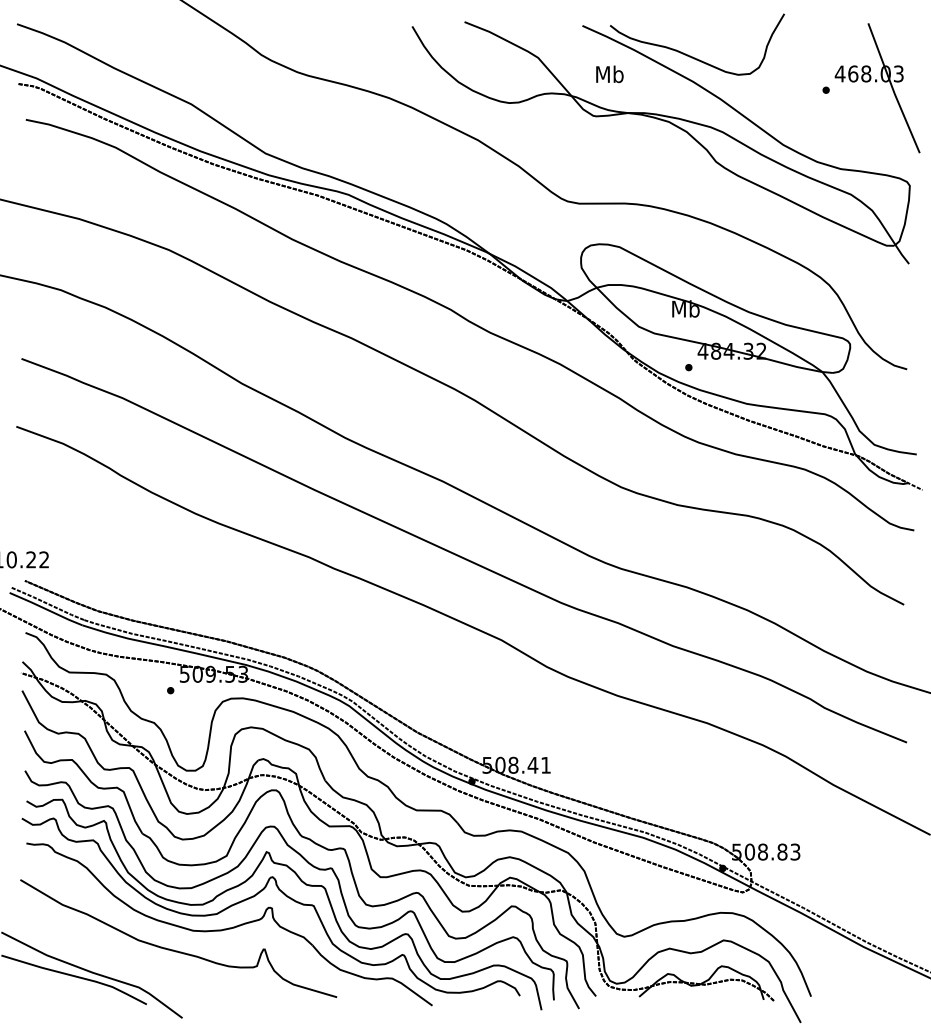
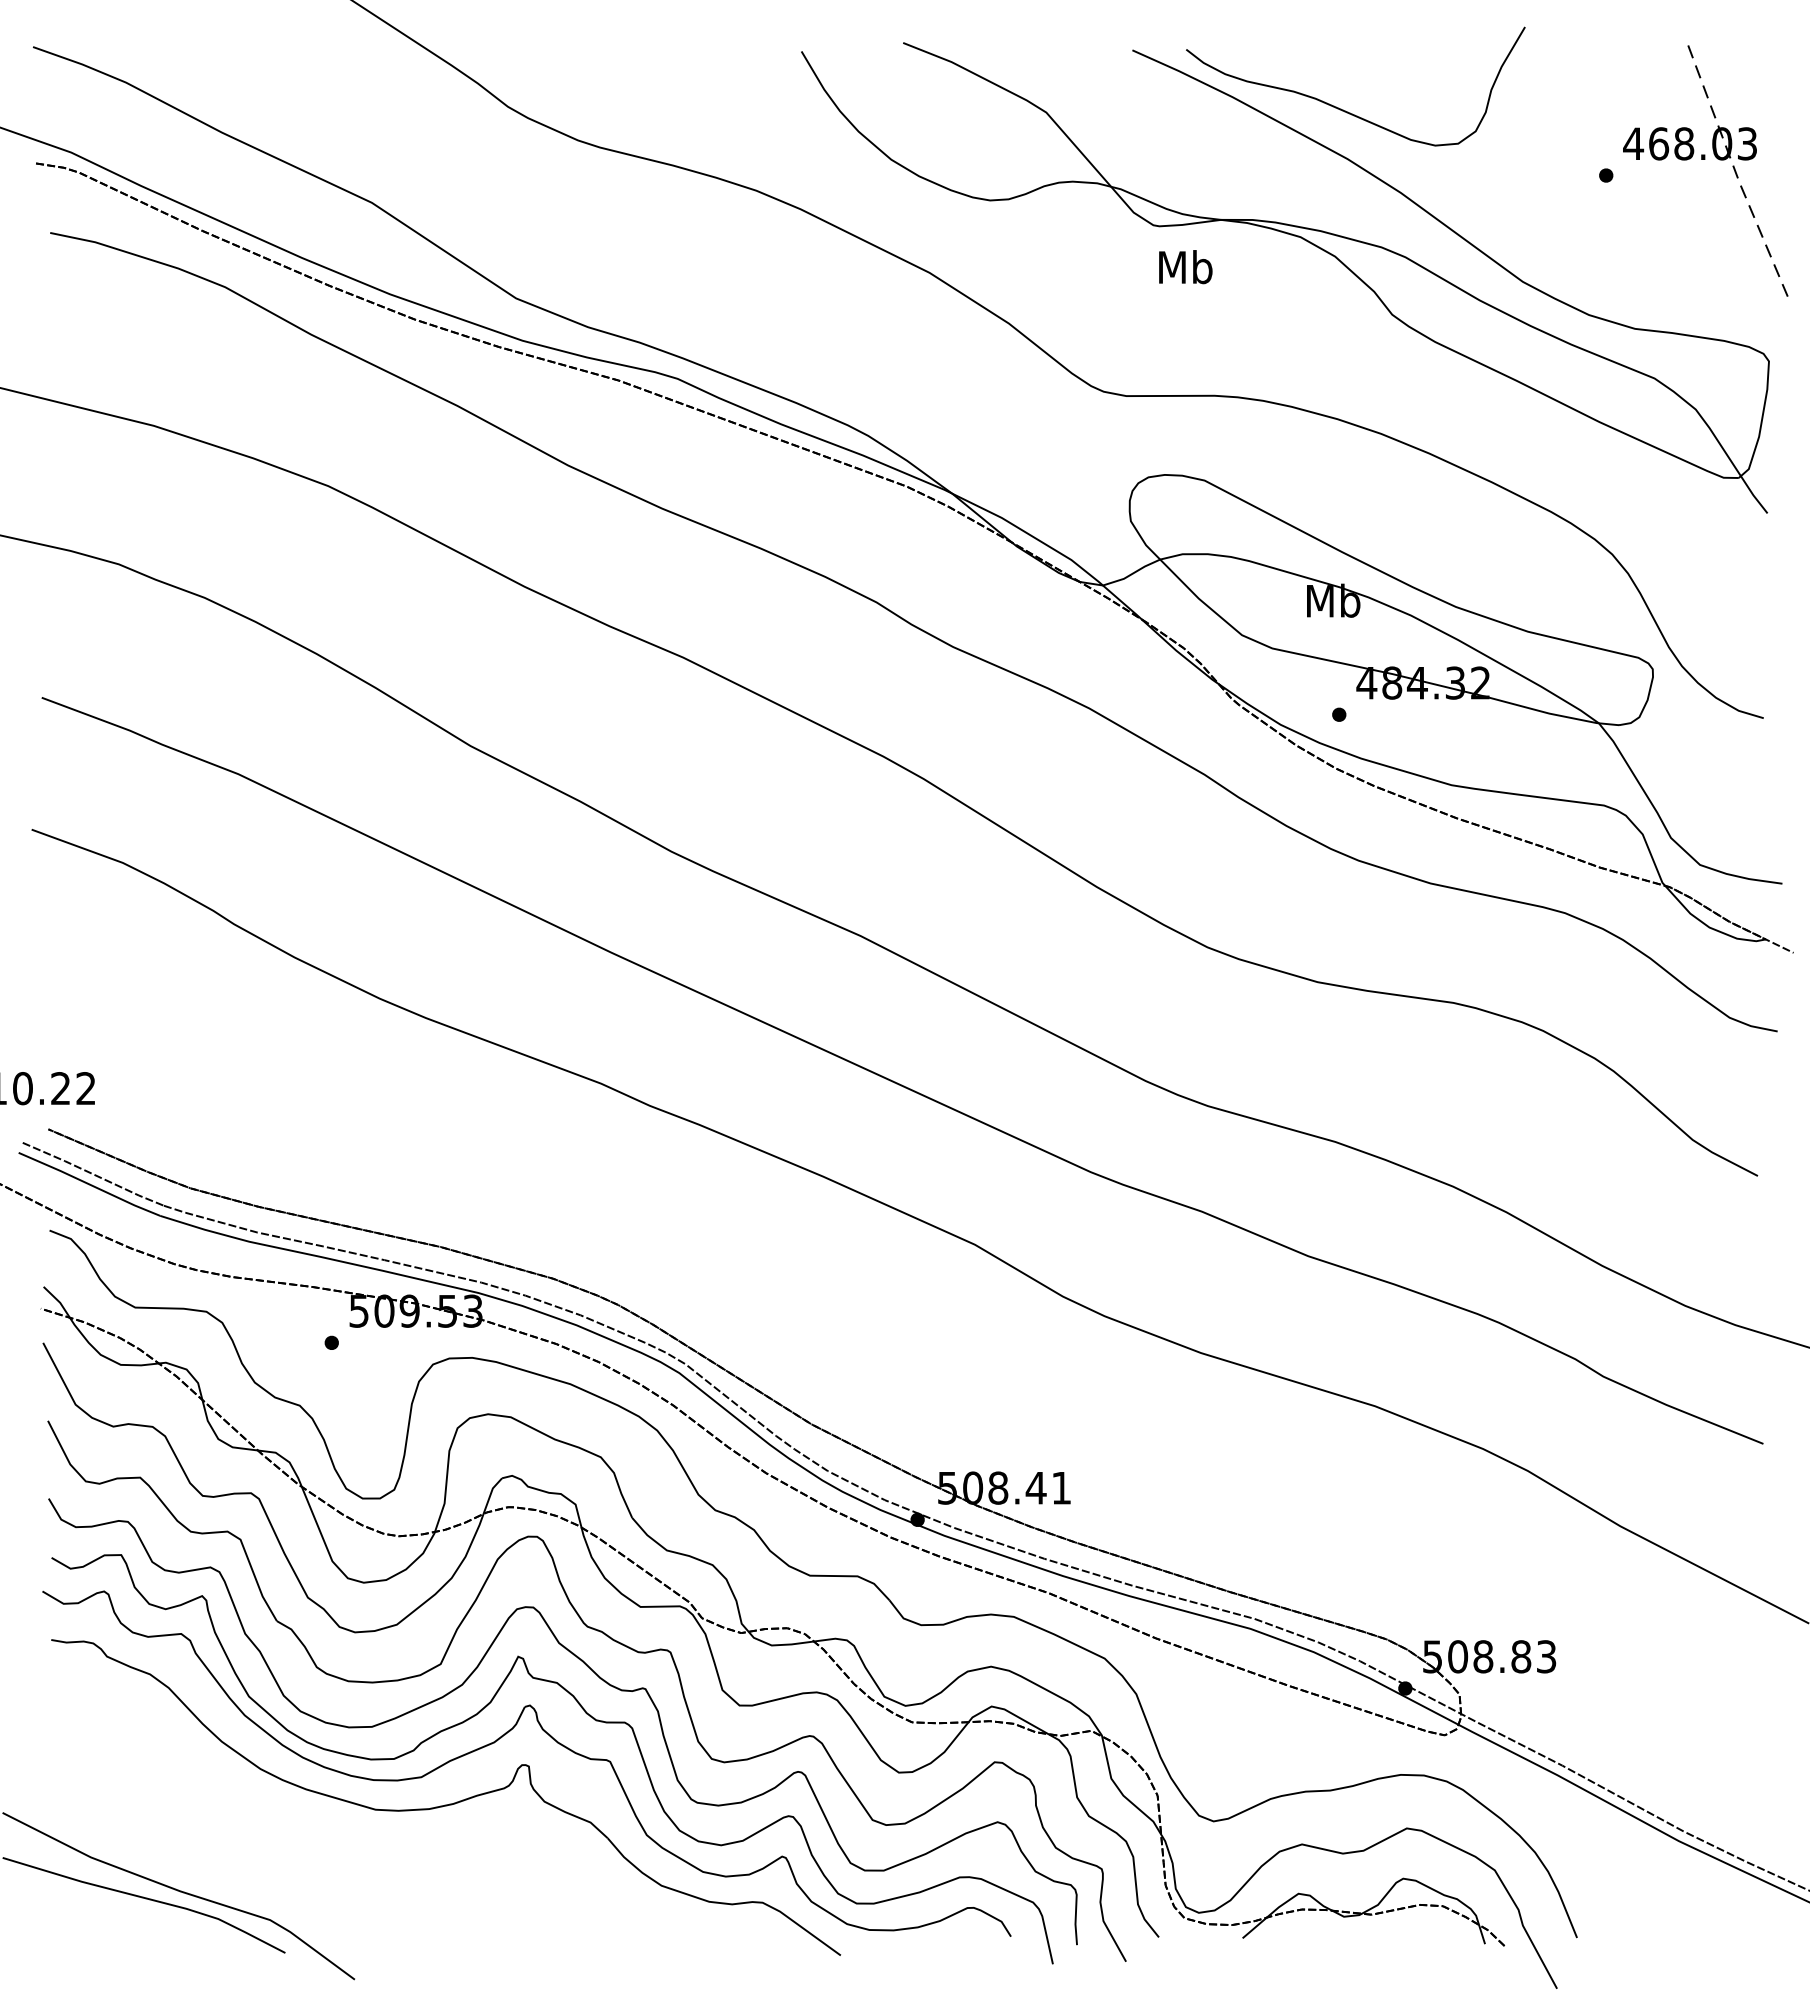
text: (609, 74) -> (1184, 267), moved
line: (893, 89) -> (1737, 174), solid -> dashed
curve: (177, 950) -> (345, 1848), removed

